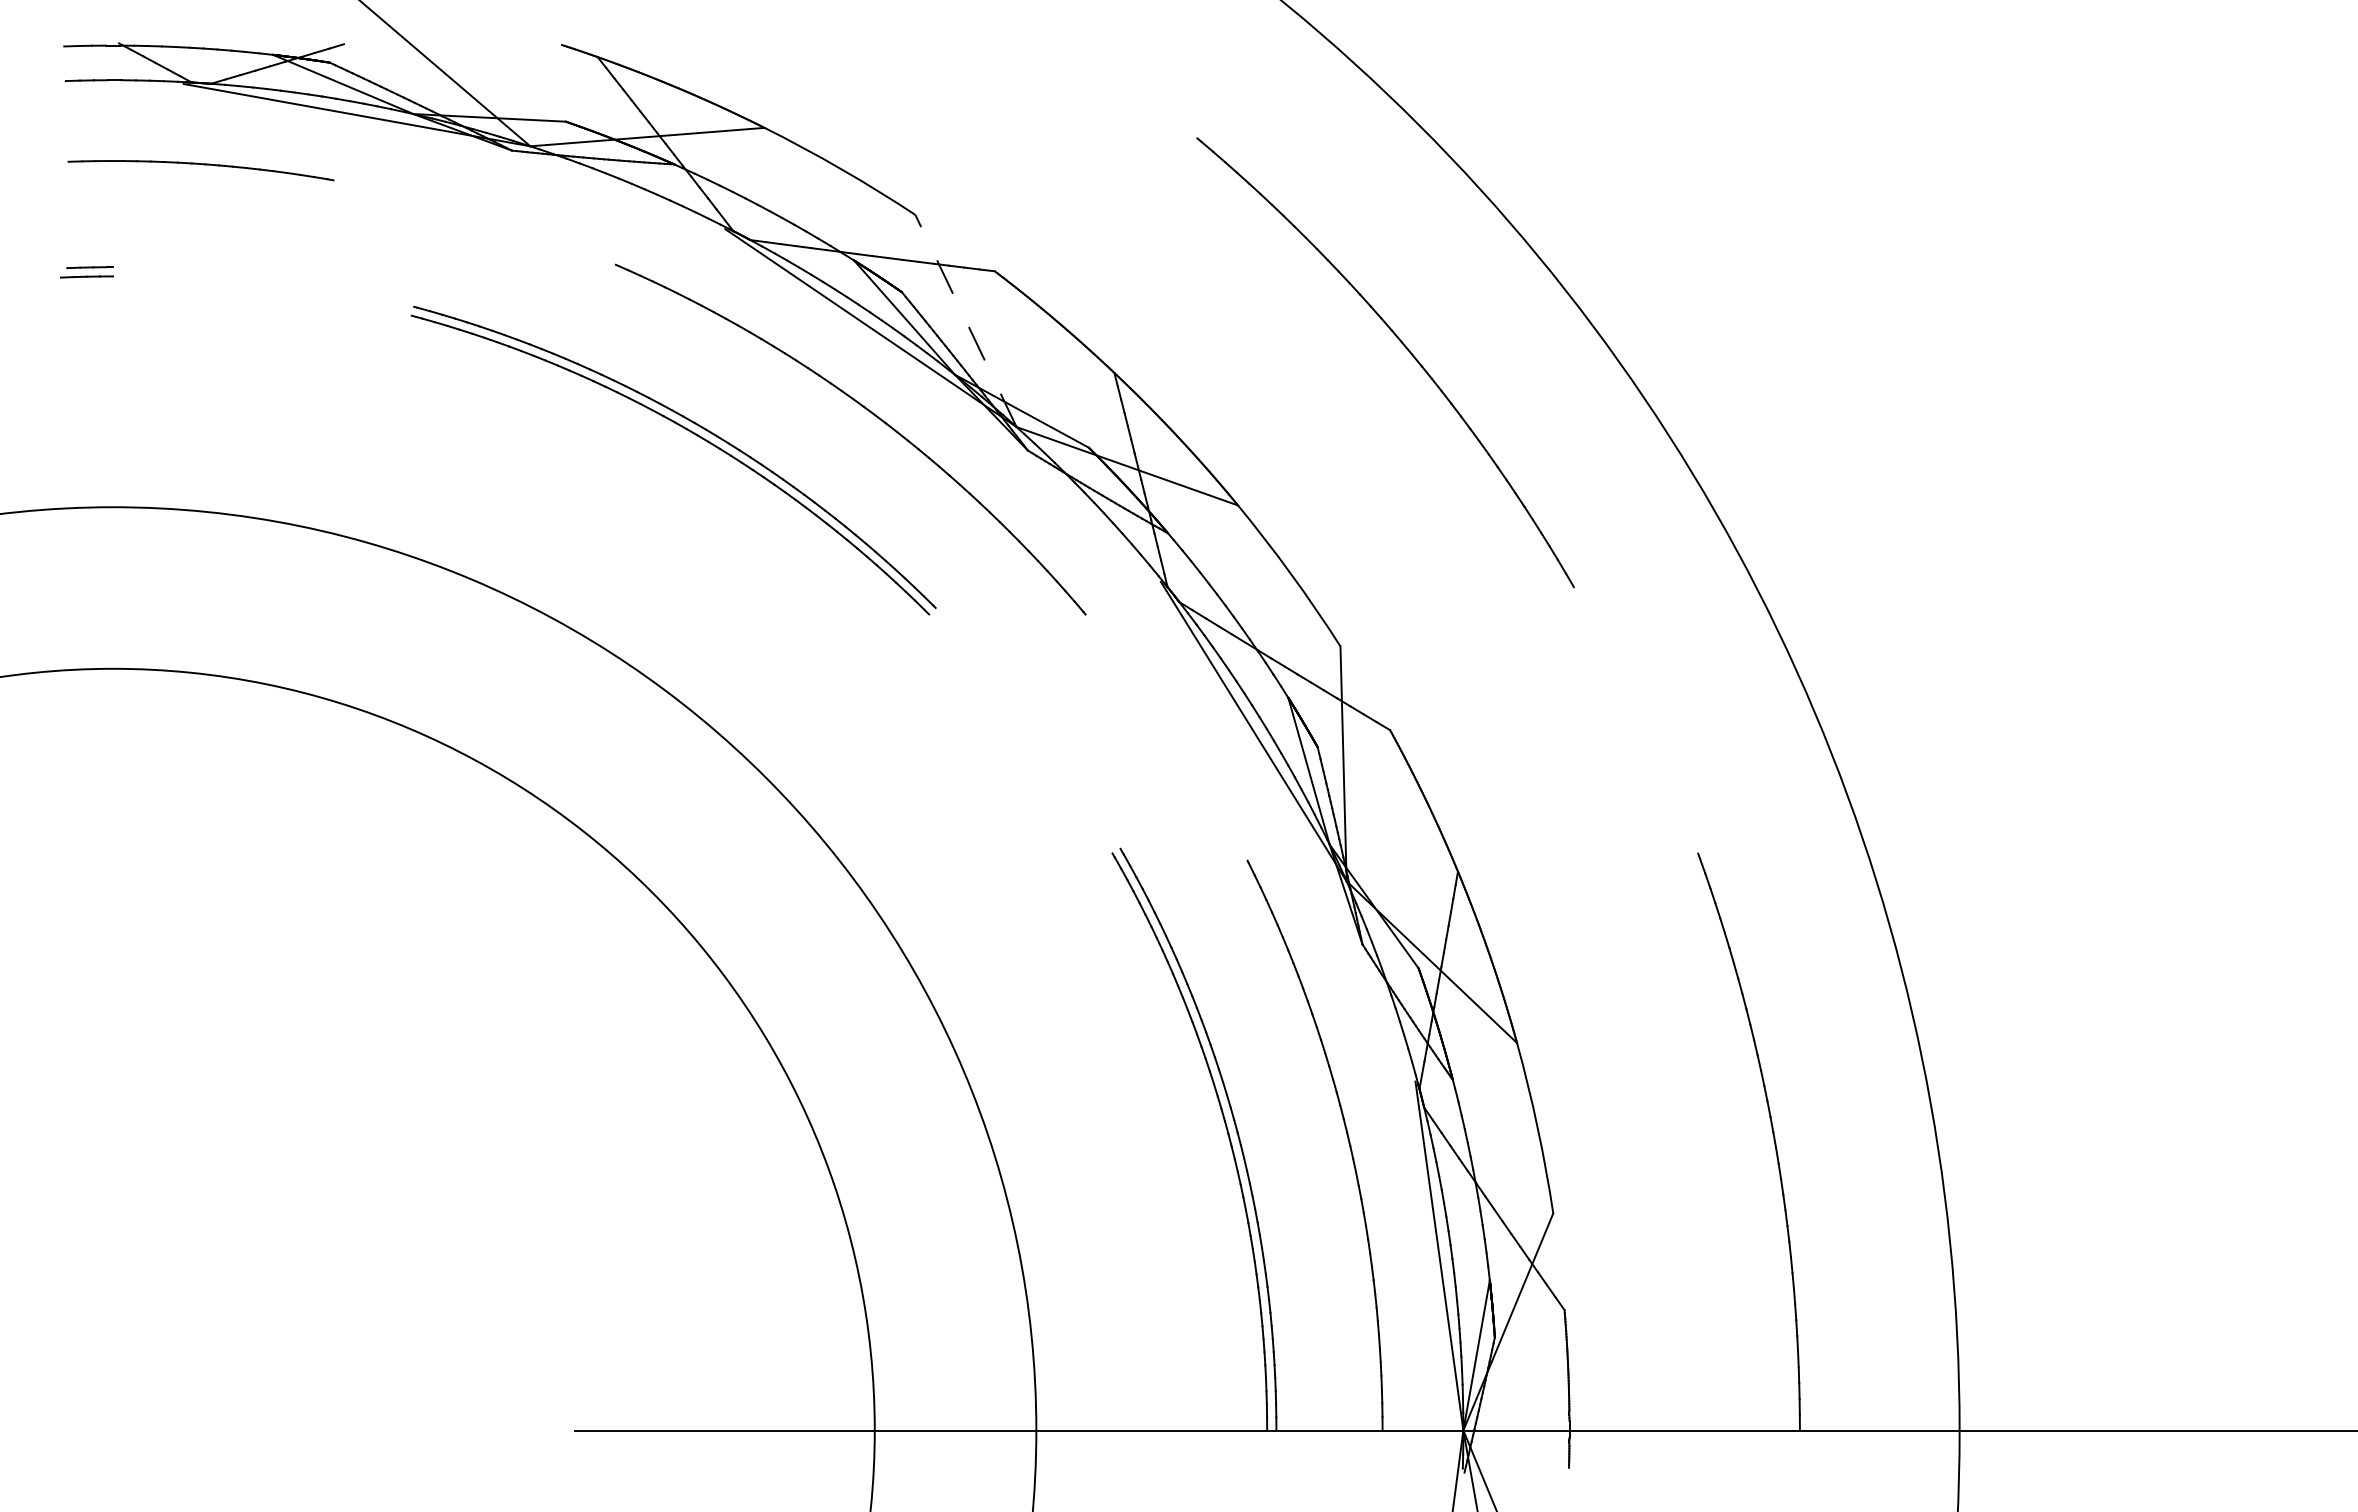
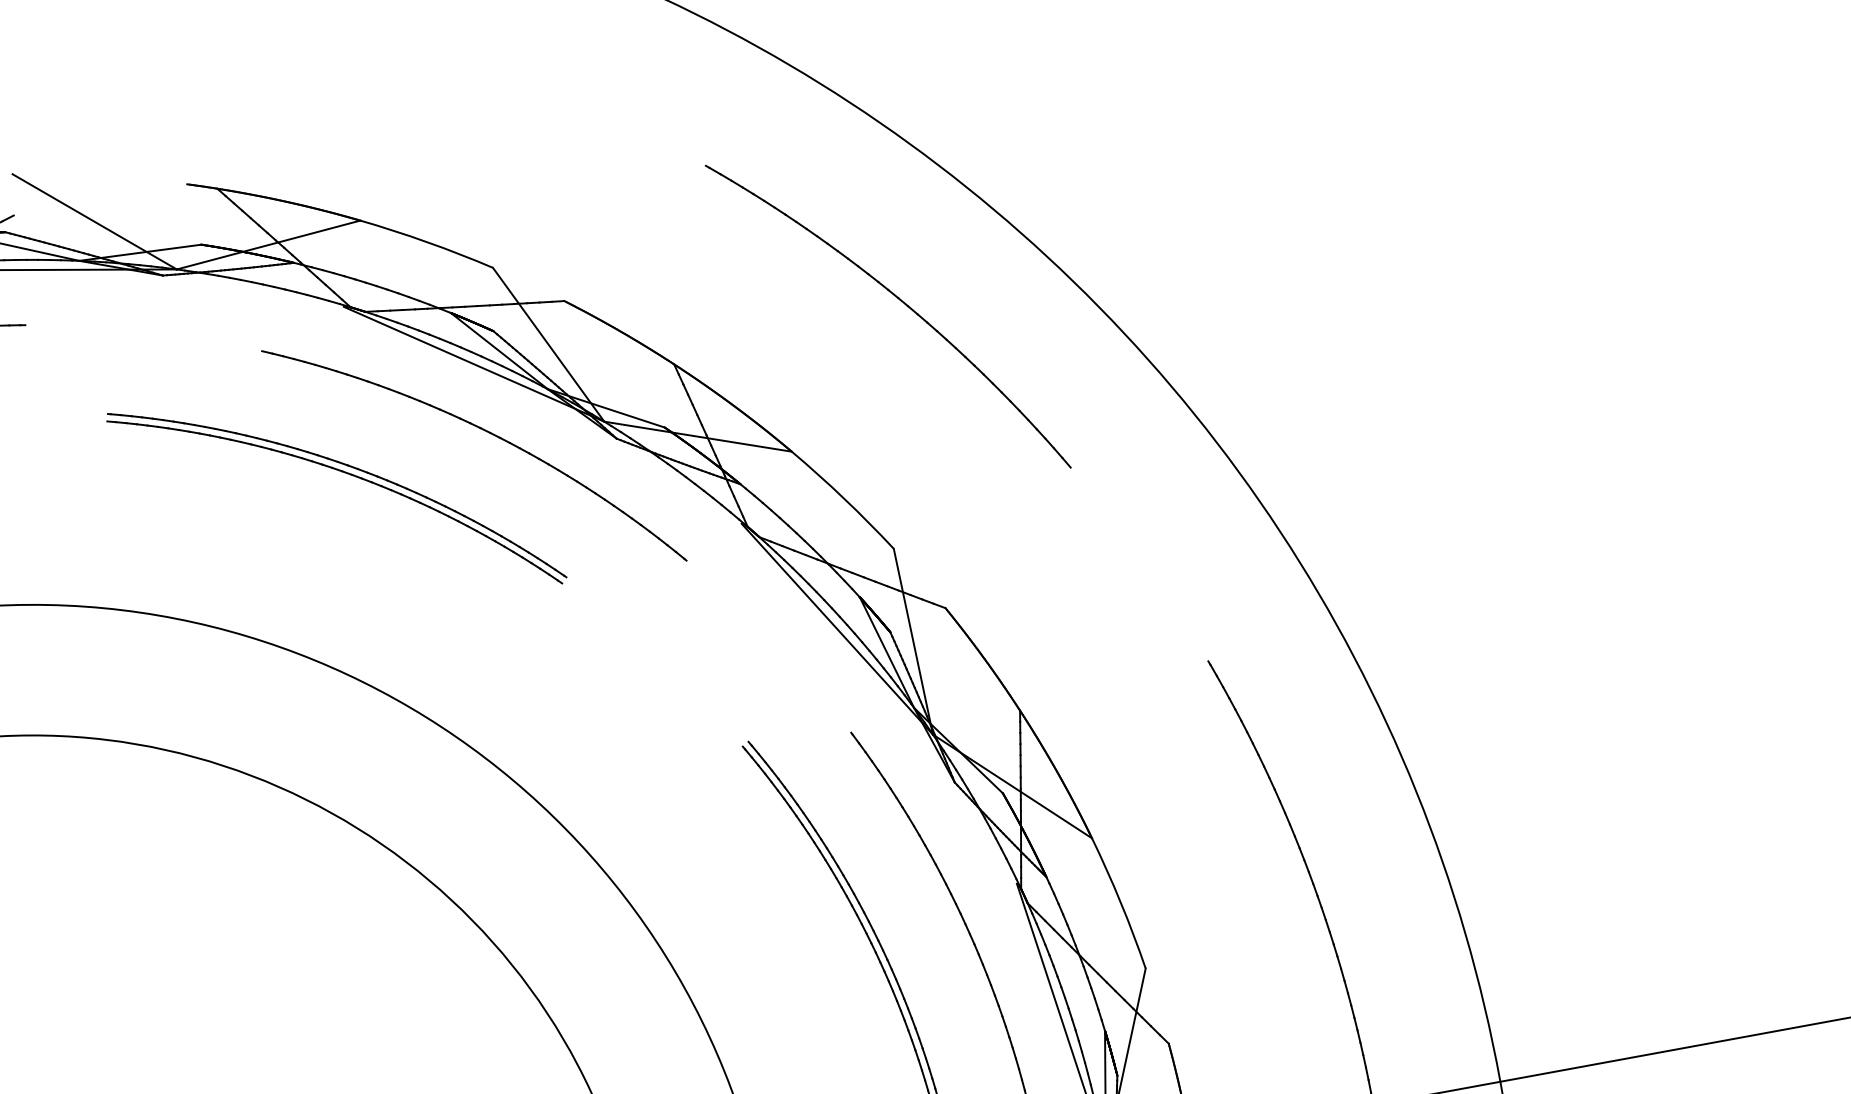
line: (965, 320) -> (548, 344), dashed -> solid

